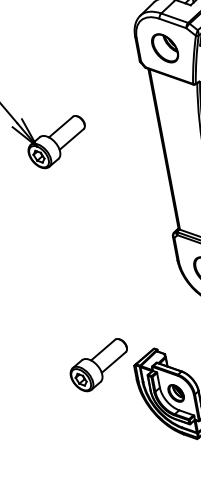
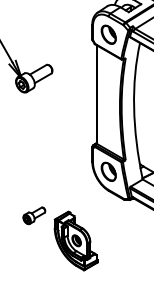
part: (99, 365) -> (34, 215), size x0.6

